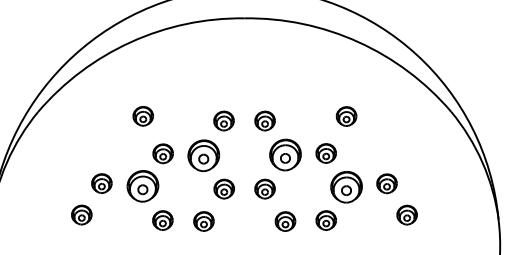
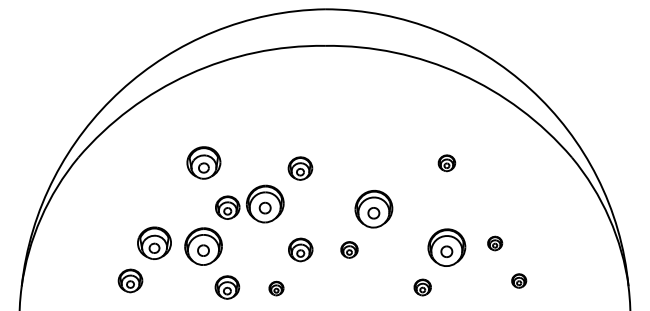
part: (142, 115) -> (203, 162), size x1.4
part: (346, 116) -> (446, 163), size x0.7
part: (265, 120) -> (349, 168), removed
part: (326, 153) -> (422, 207), removed
part: (203, 155) -> (265, 203), moved
part: (101, 183) -> (154, 243), size x1.4
part: (386, 183) -> (494, 243), size x0.6
part: (265, 188) -> (349, 249), size x0.7
part: (406, 214) -> (518, 280), size x0.6
part: (326, 220) -> (422, 287), size x0.7
part: (203, 221) -> (276, 288), size x0.6
part: (285, 221) -> (373, 288), removed

